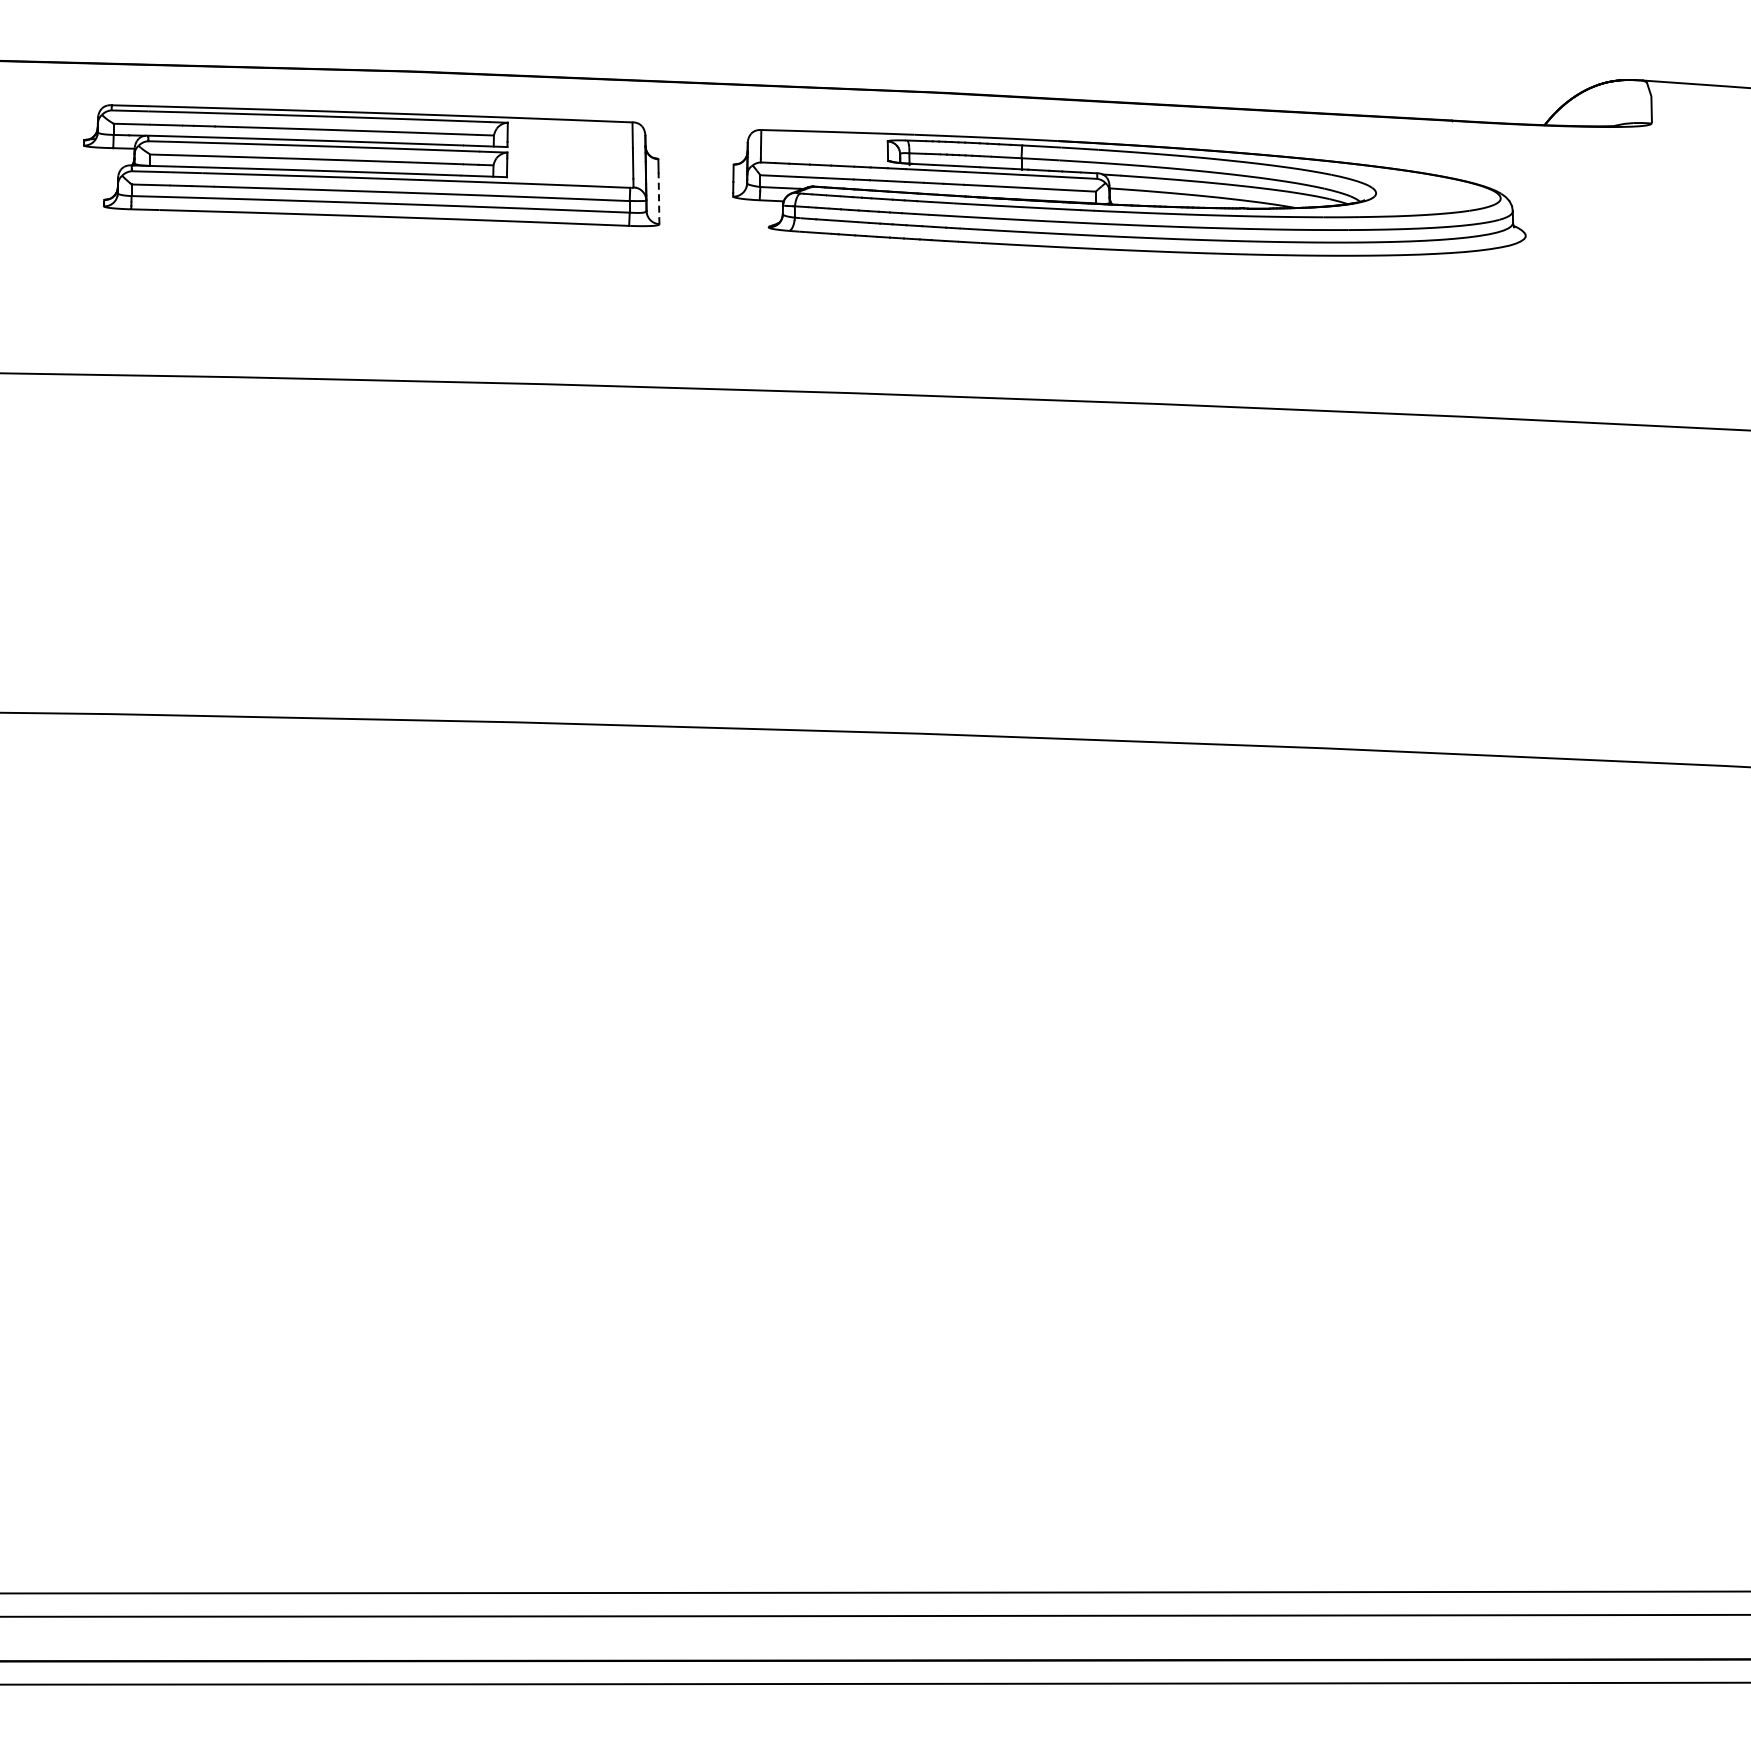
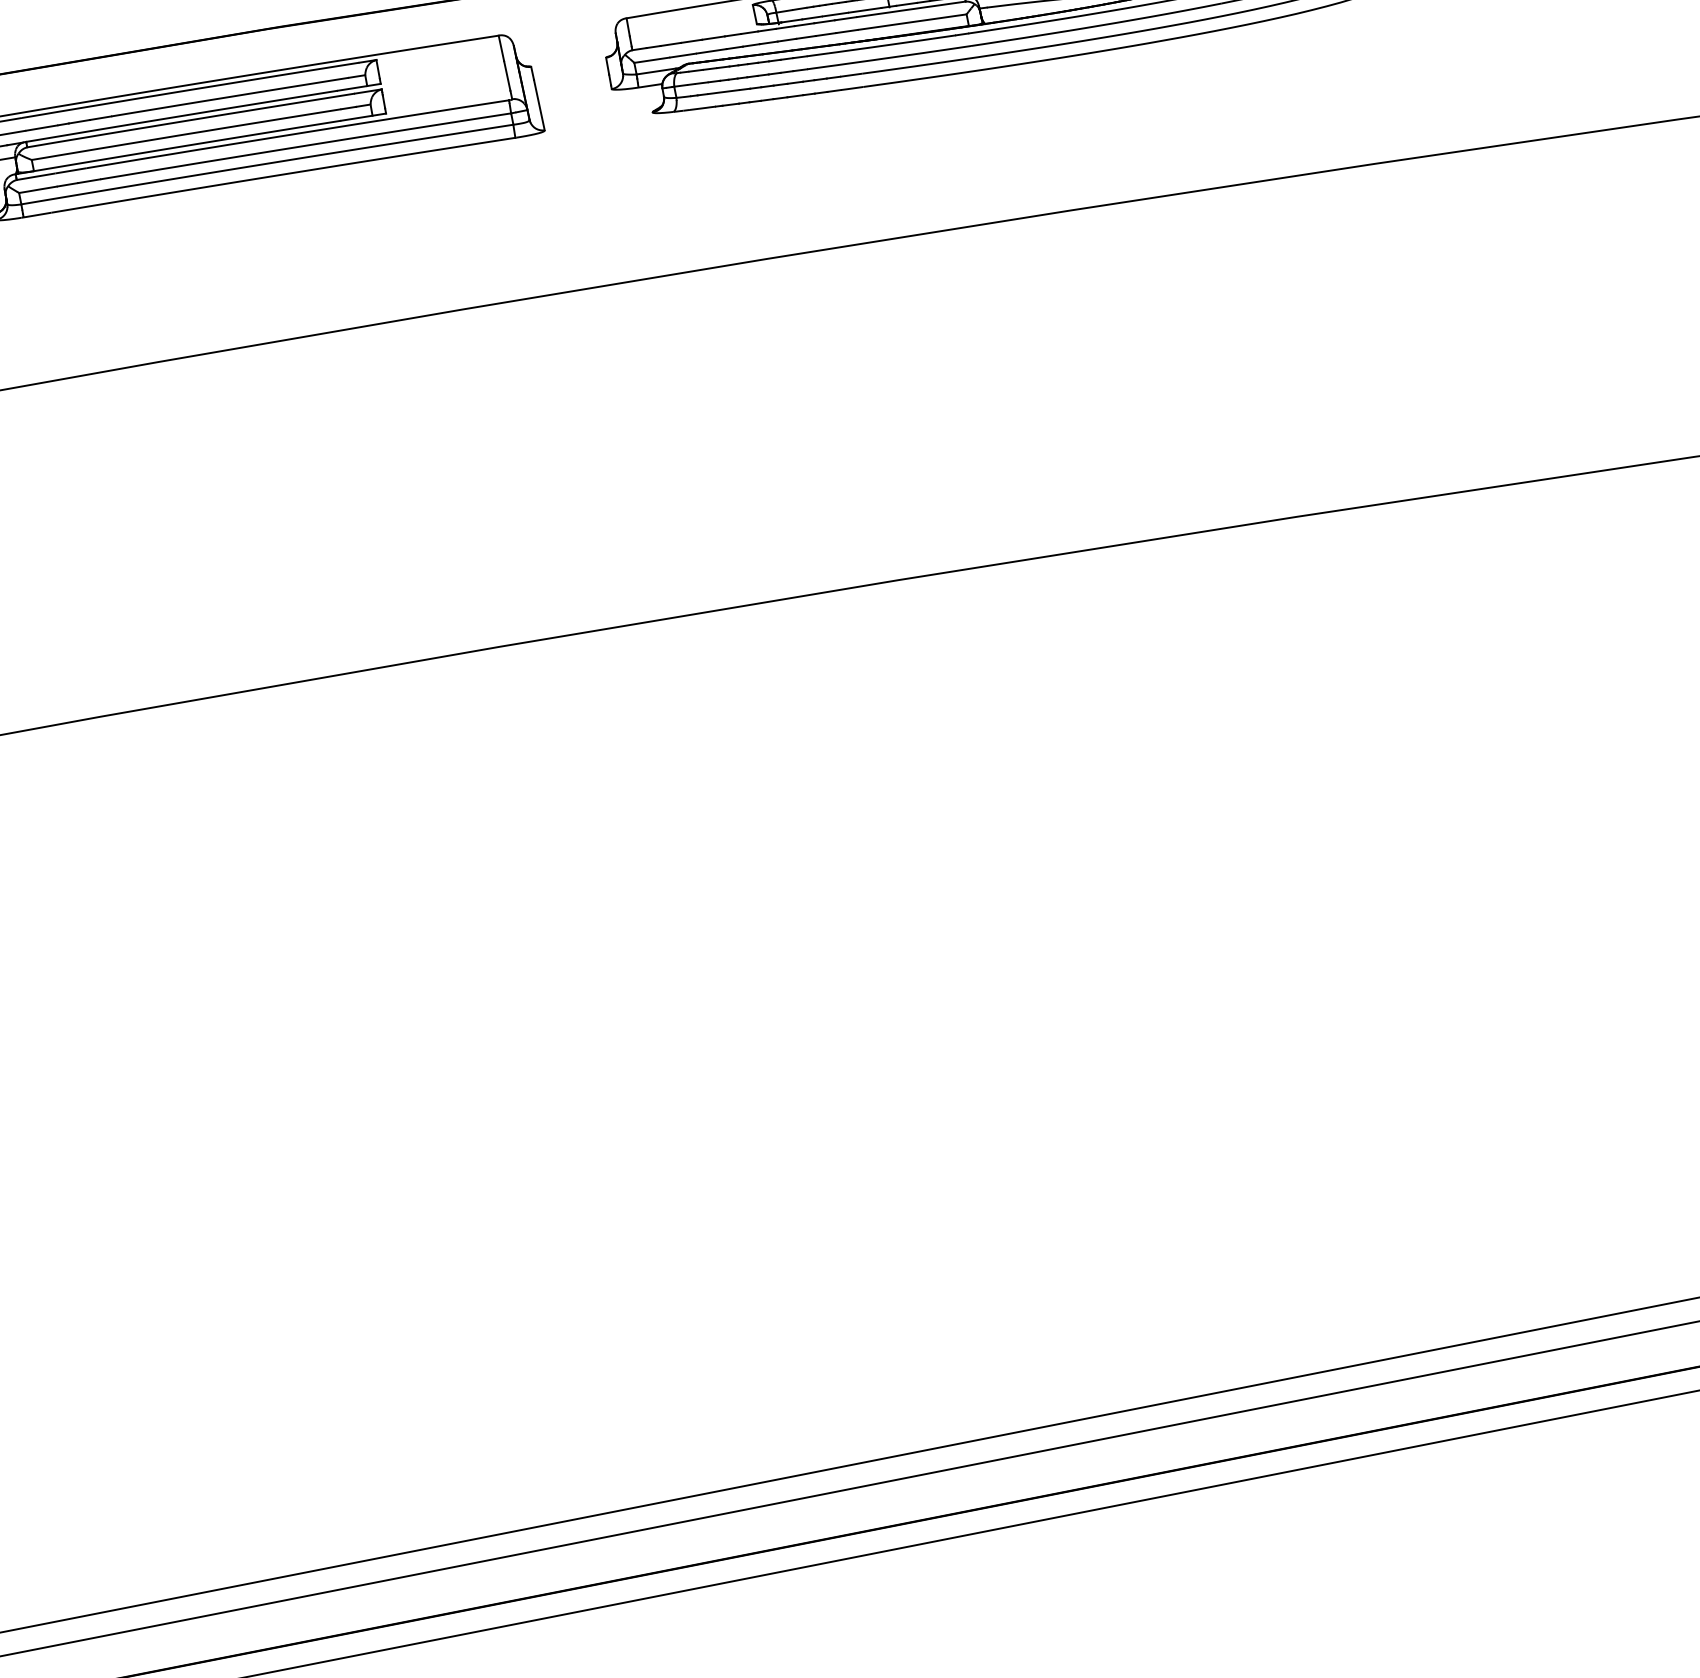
line: (659, 198) -> (539, 105), dashed -> solid

